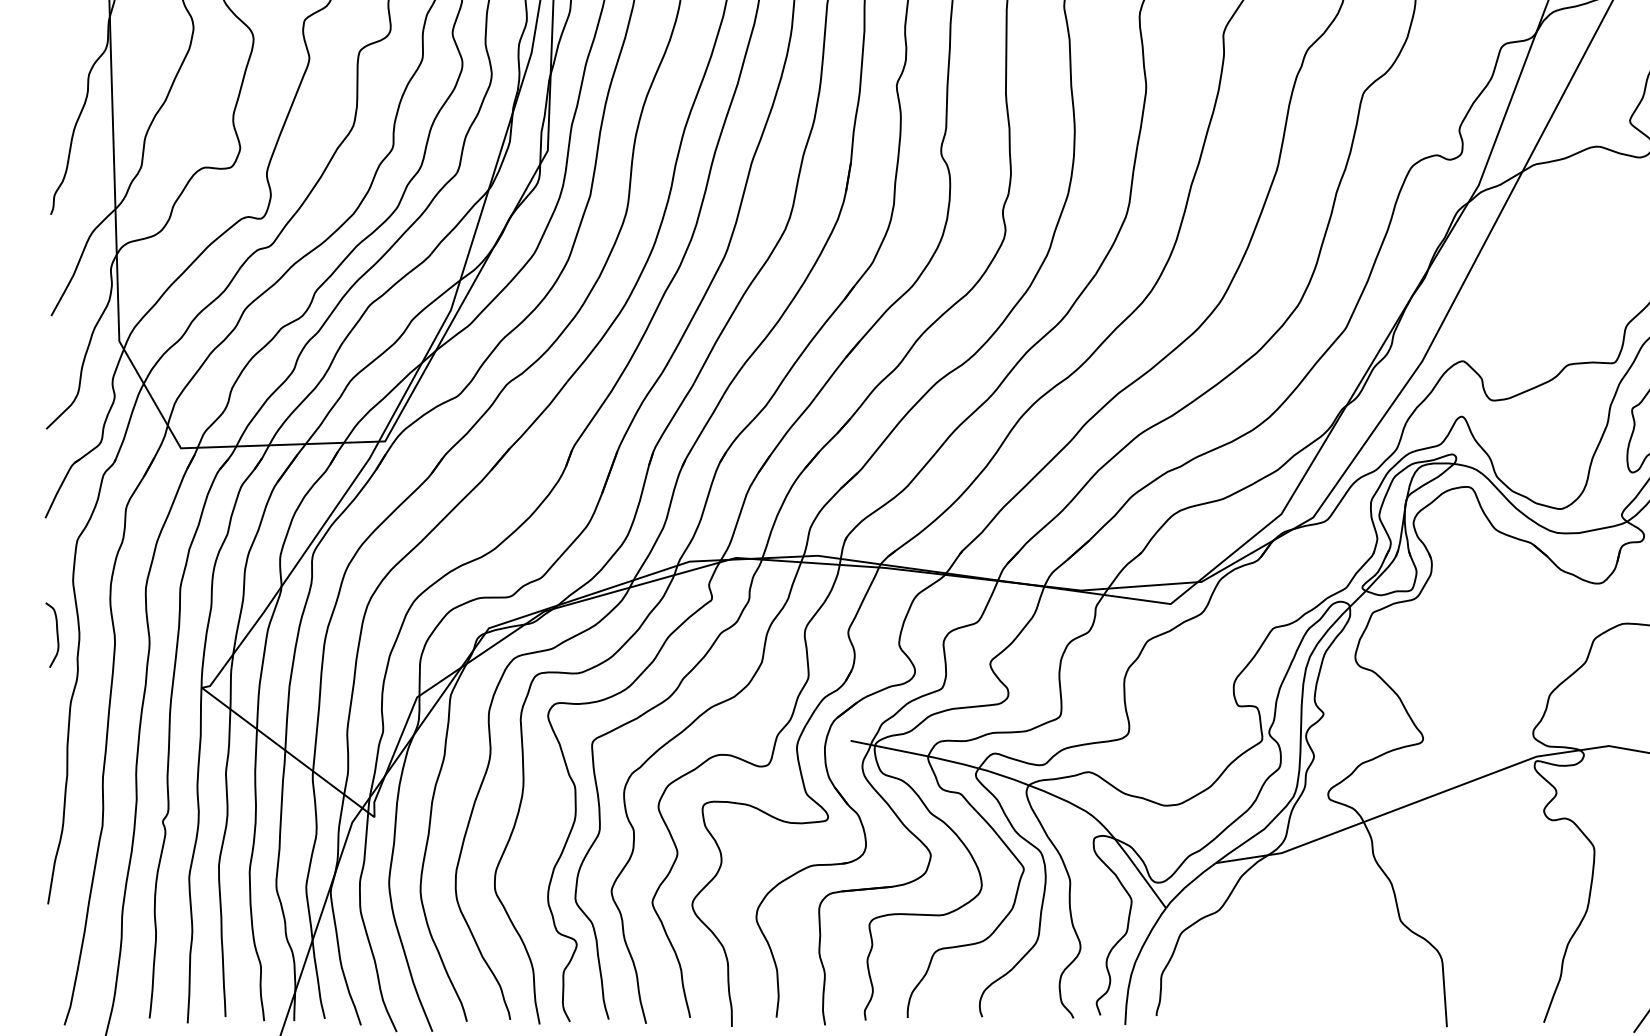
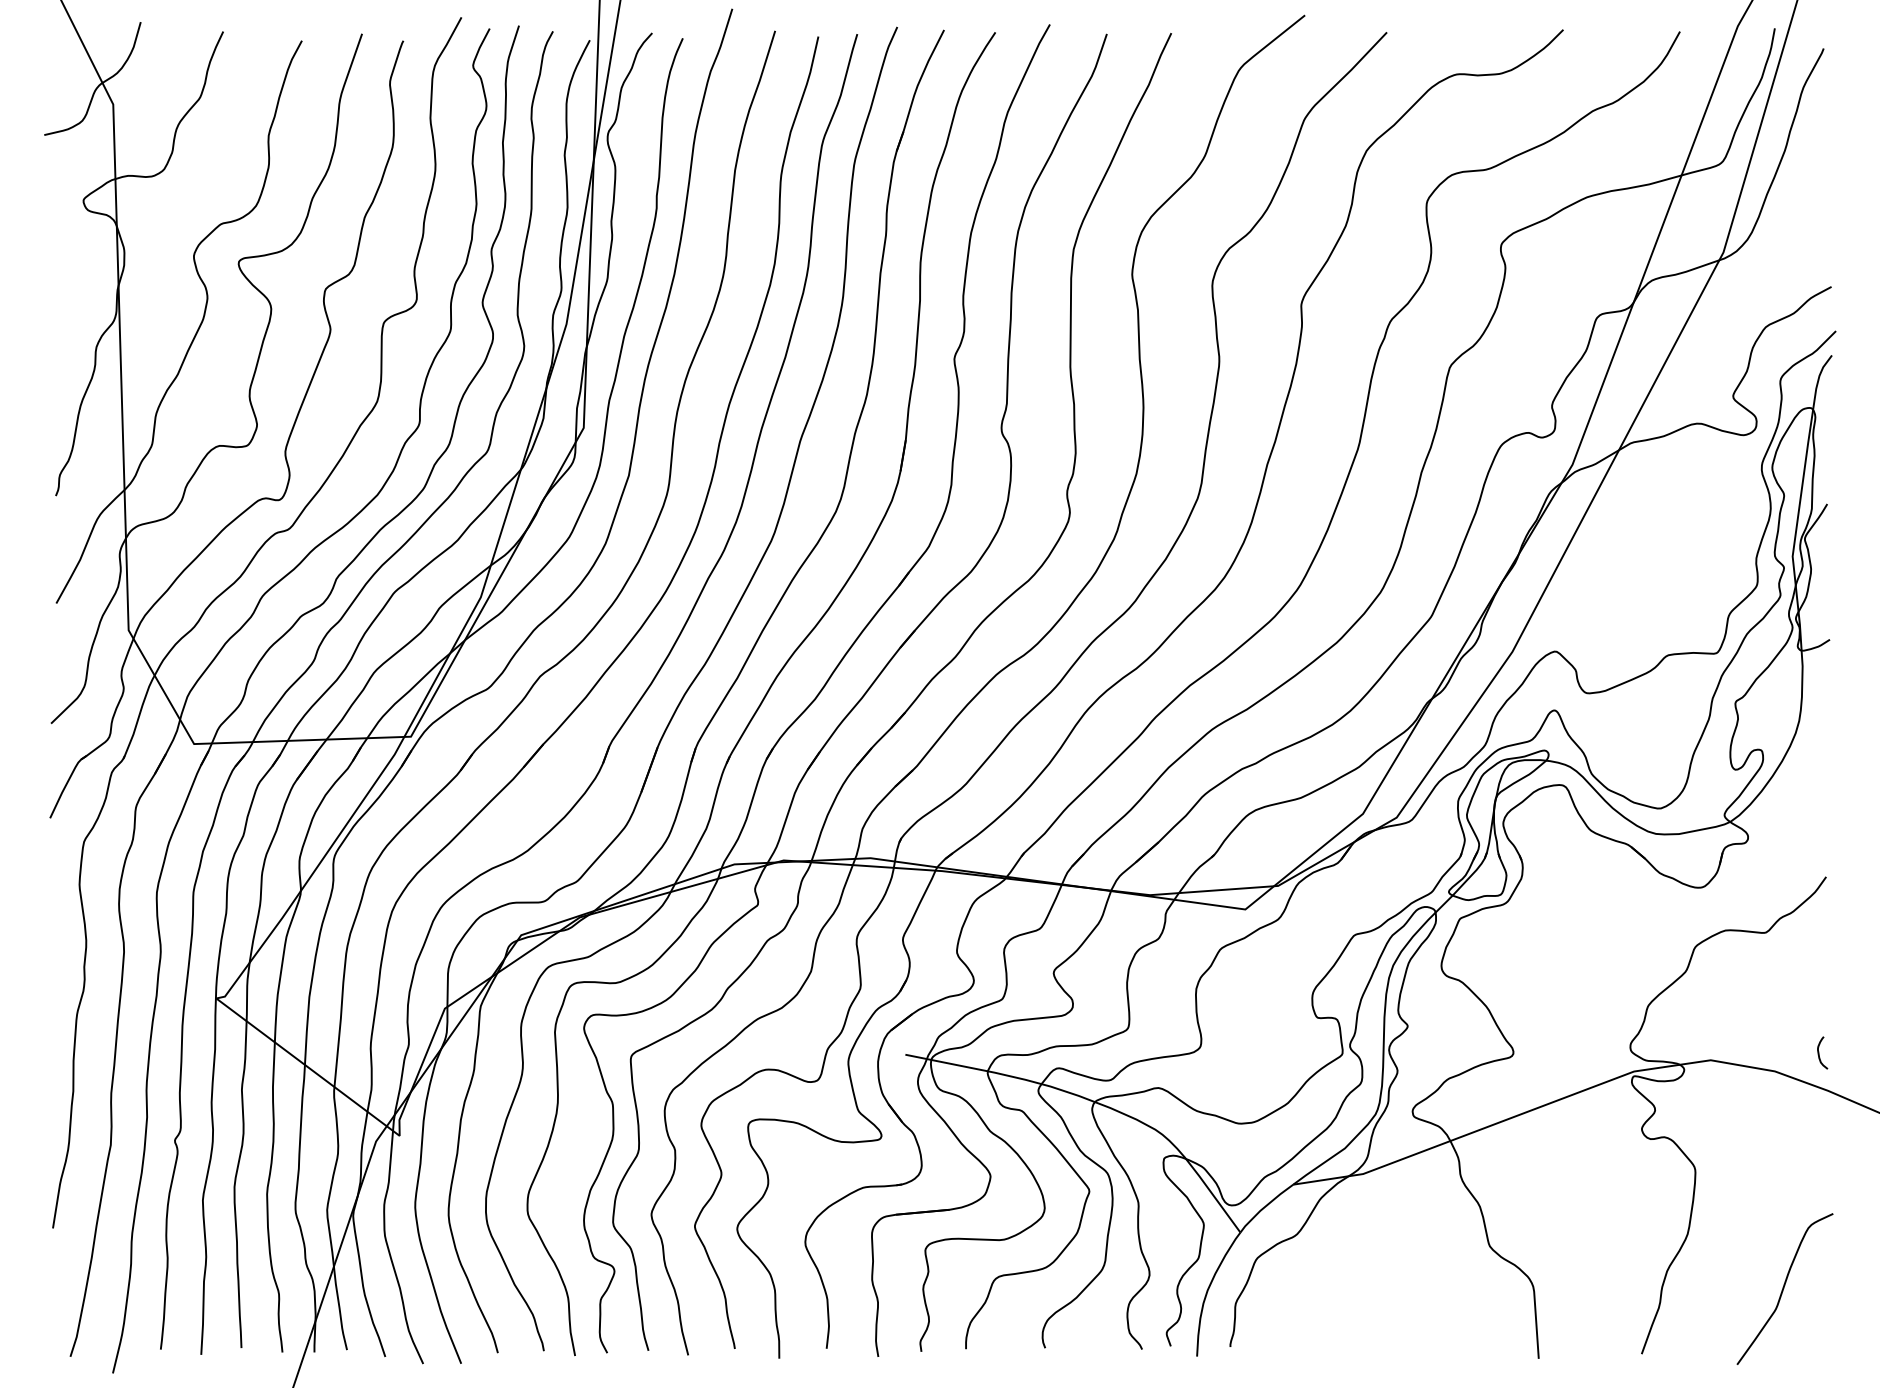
curve: (57, 635) -> (62, 942), removed

